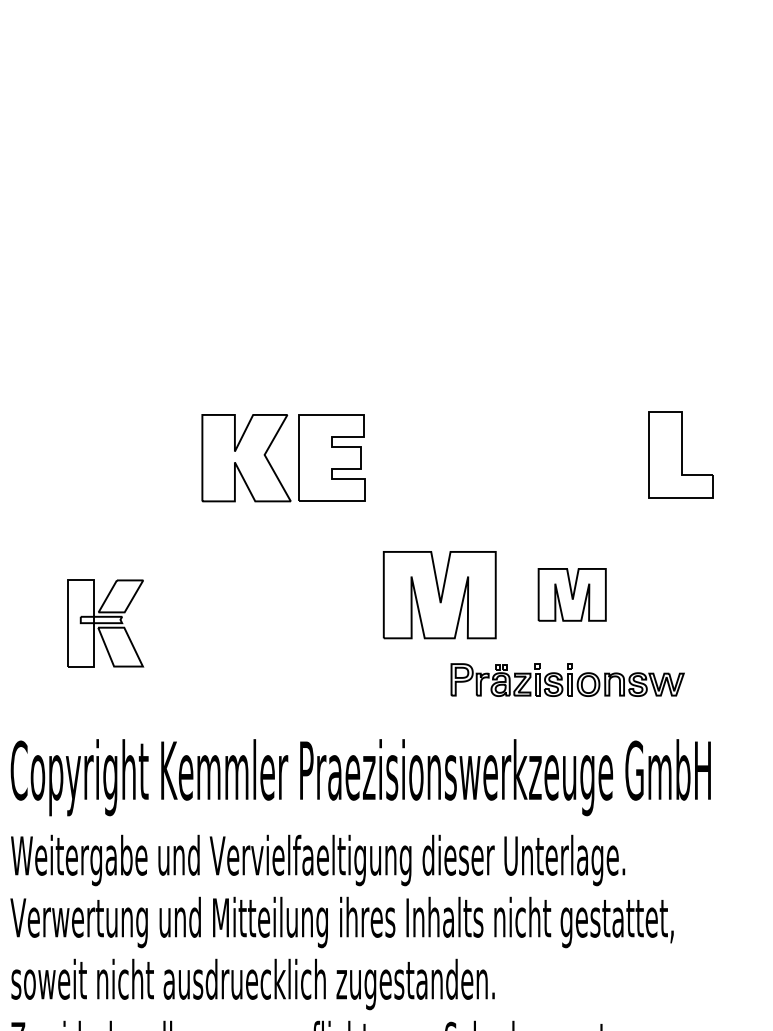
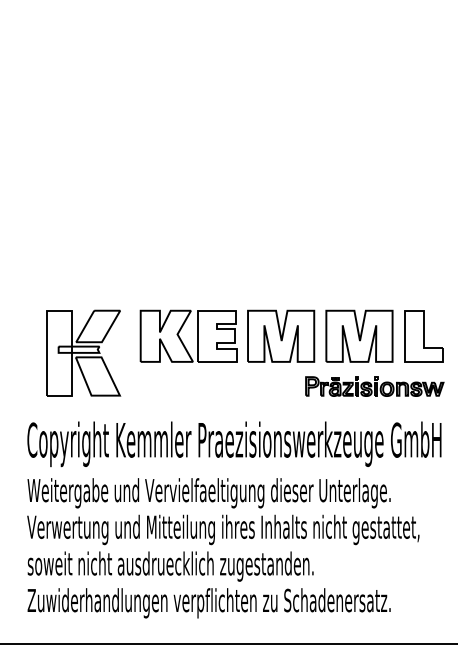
part: (680, 455) -> (423, 336), moved
part: (271, 463) -> (181, 339), moved
part: (572, 593) -> (359, 335), size x1.67
part: (105, 622) -> (83, 352), size x1.67
part: (567, 679) -> (374, 386), moved

